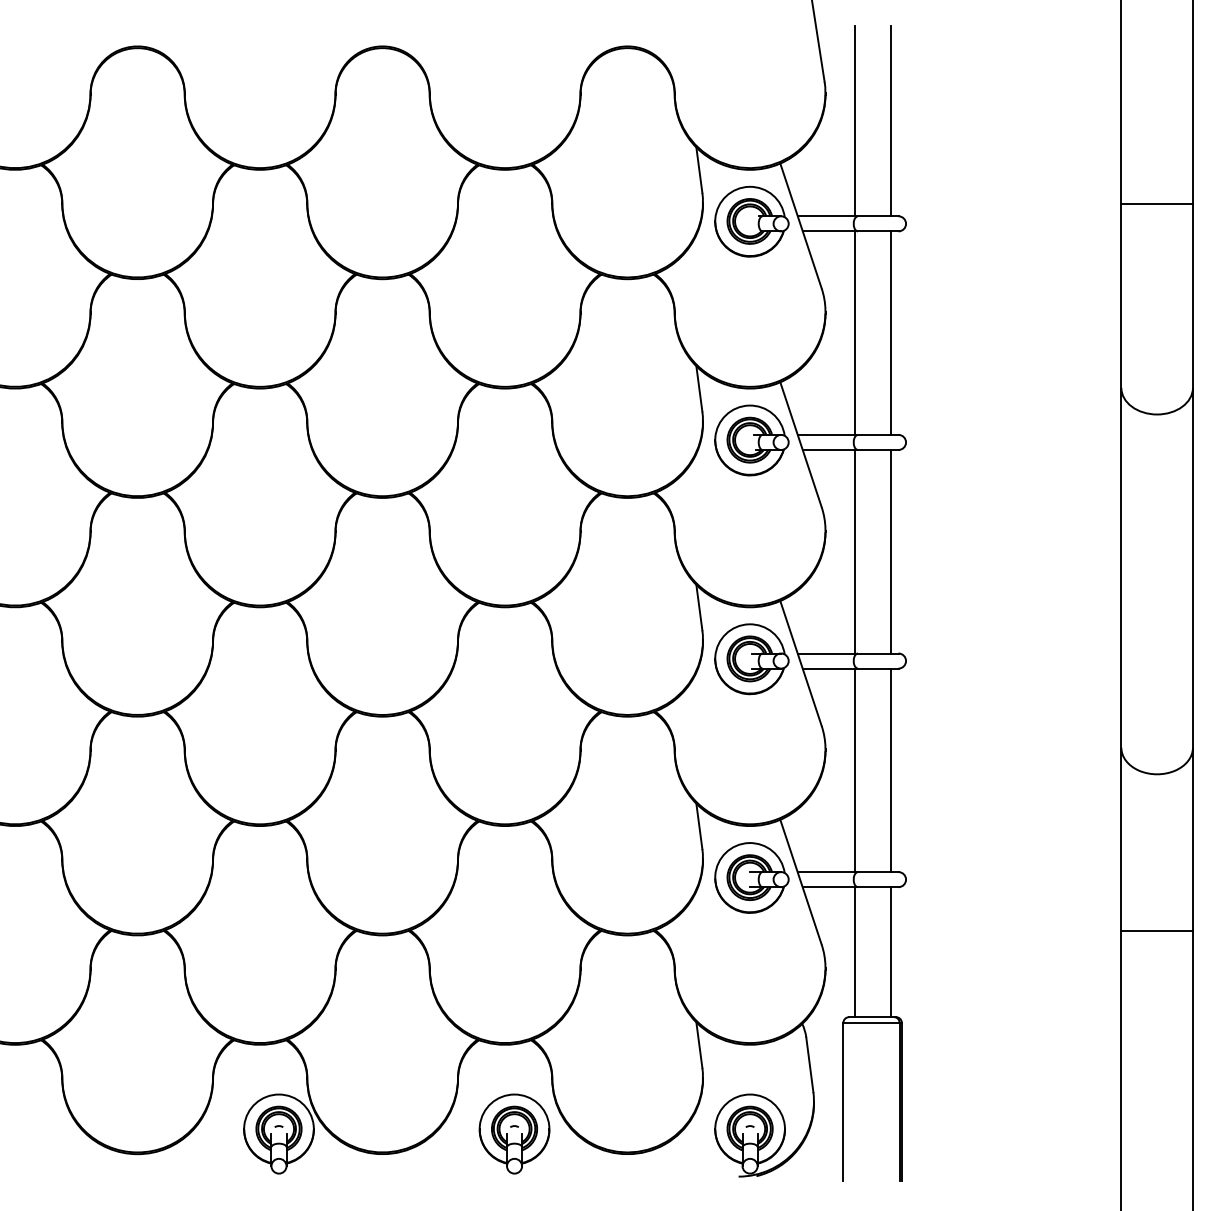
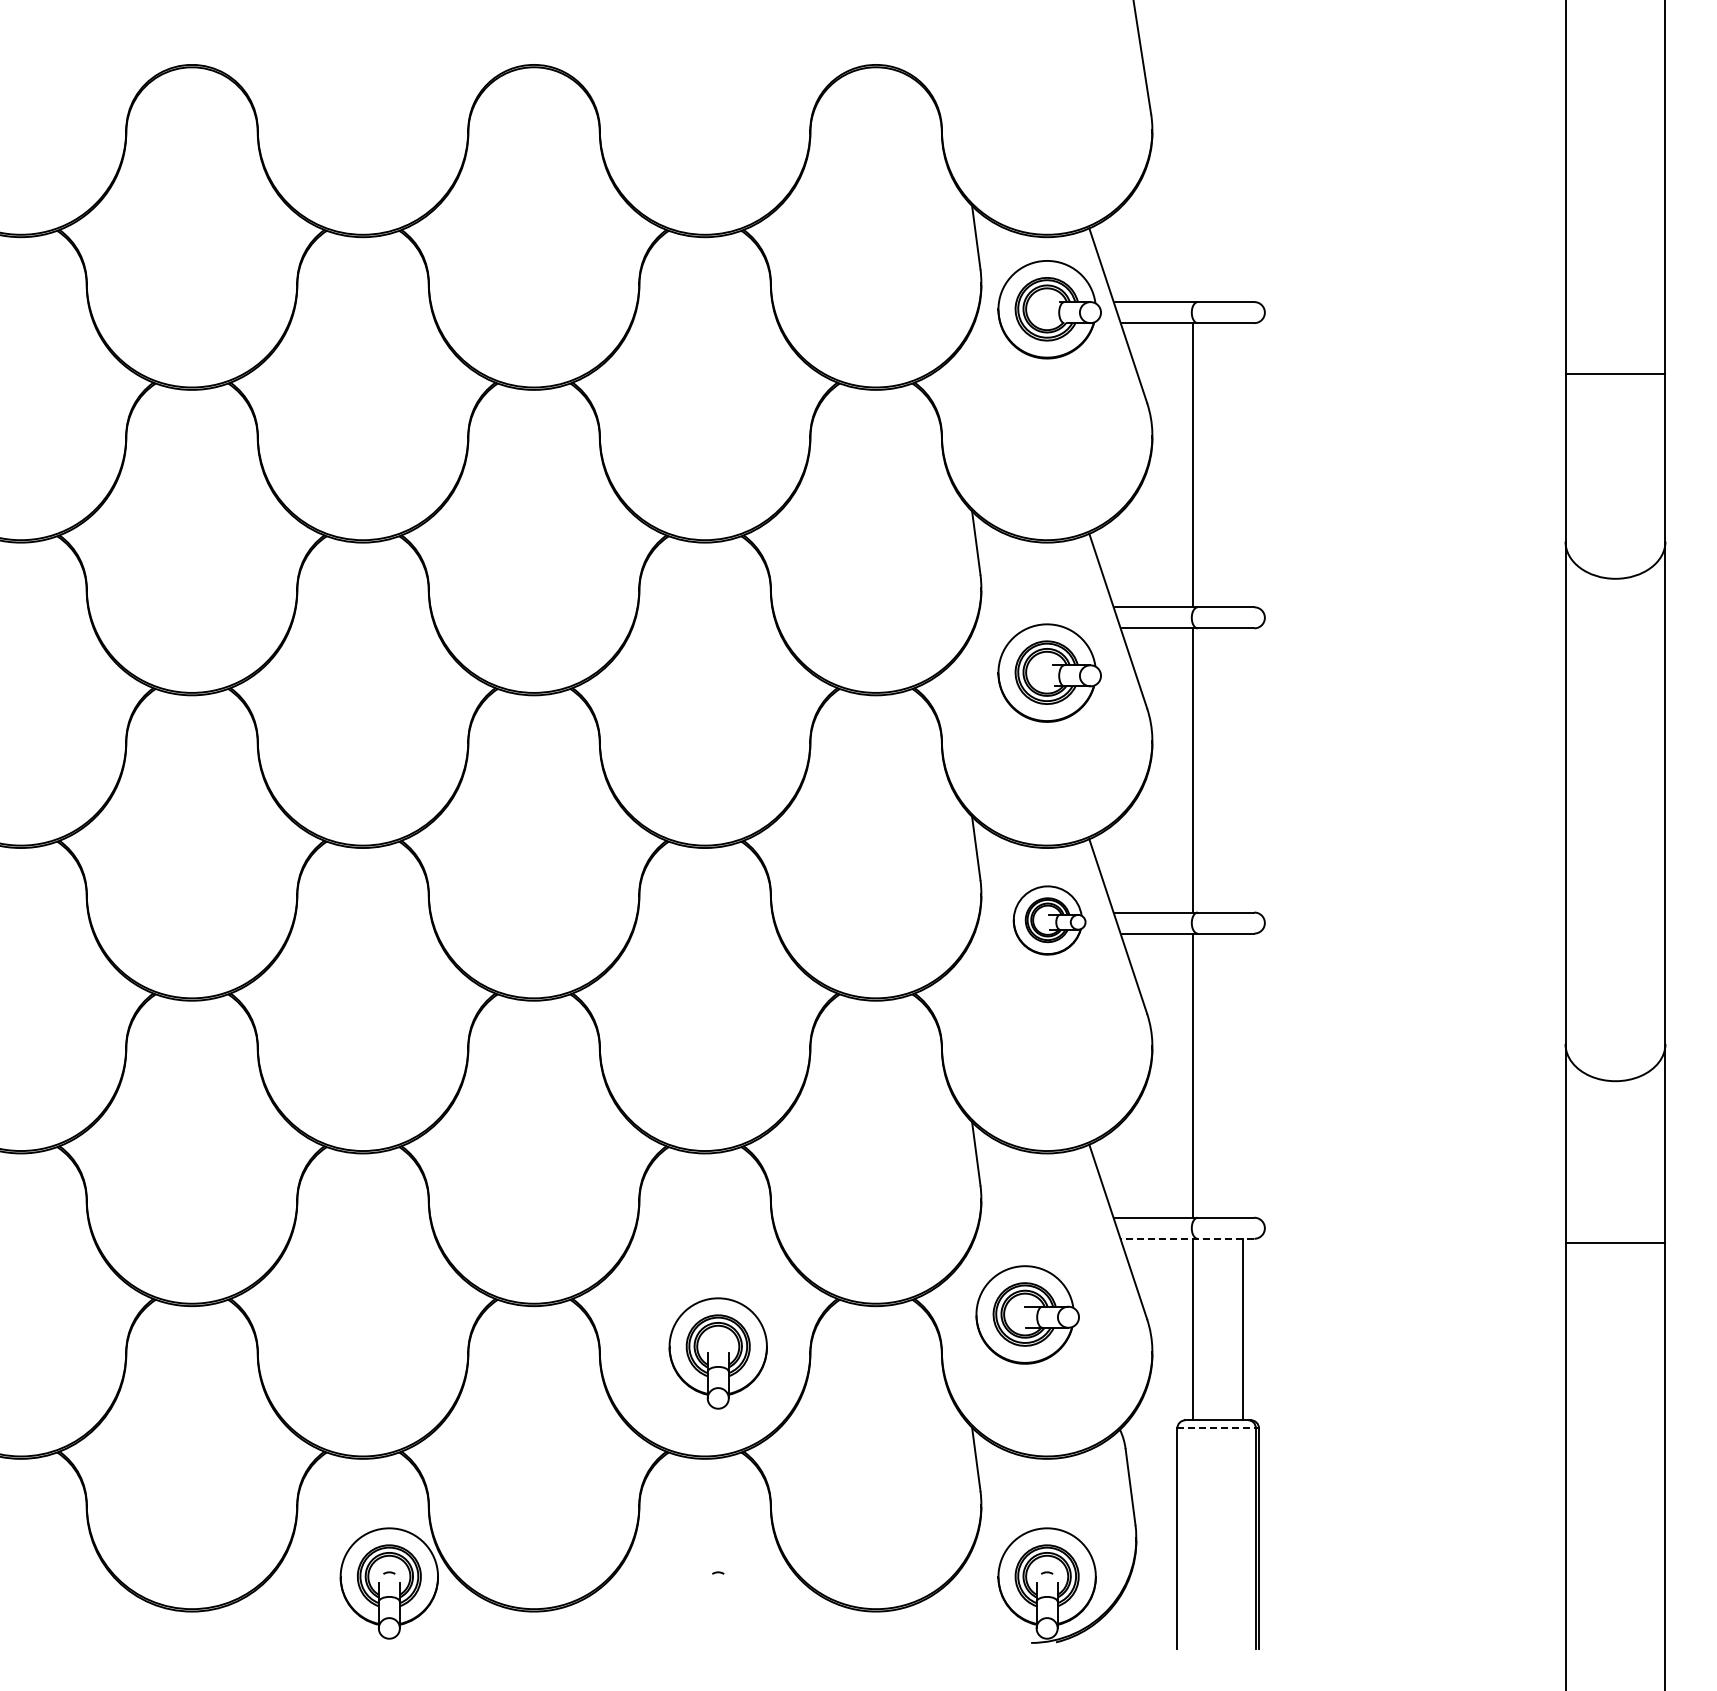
line: (854, 121) -> (1193, 169), removed
line: (890, 121) -> (1243, 169), removed
line: (1157, 204) -> (1615, 374), moved
line: (890, 333) -> (1243, 465), removed
part: (751, 440) -> (1049, 672), moved
line: (890, 551) -> (1243, 770), removed
part: (751, 659) -> (1049, 920), size x0.7
line: (890, 770) -> (1243, 1075), removed
part: (751, 877) -> (1027, 1314), moved
line: (850, 886) -> (1187, 1238), solid -> dashed
line: (1157, 931) -> (1615, 1242), moved
line: (872, 1023) -> (1218, 1428), solid -> dashed
part: (514, 1134) -> (717, 1353), moved

